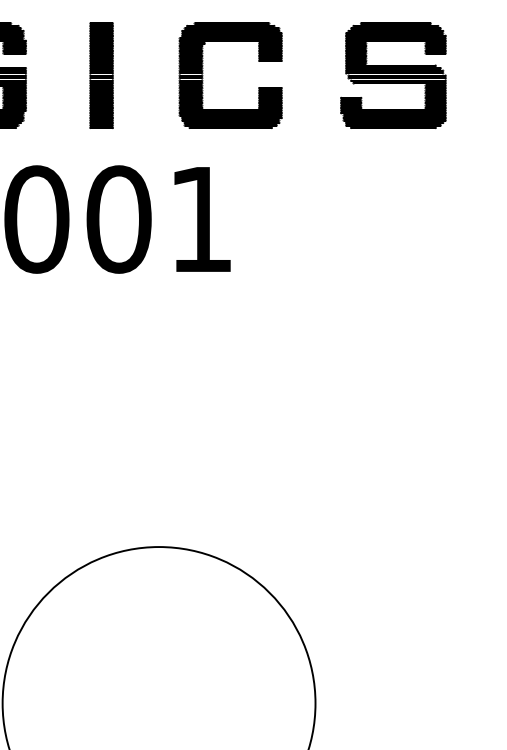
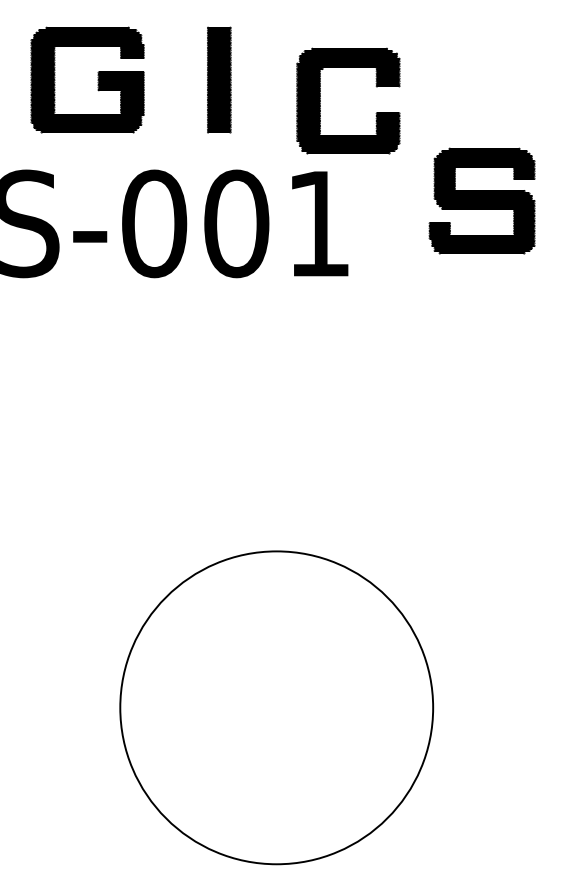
part: (202, 75) -> (320, 100), moved
part: (392, 75) -> (481, 200), moved

